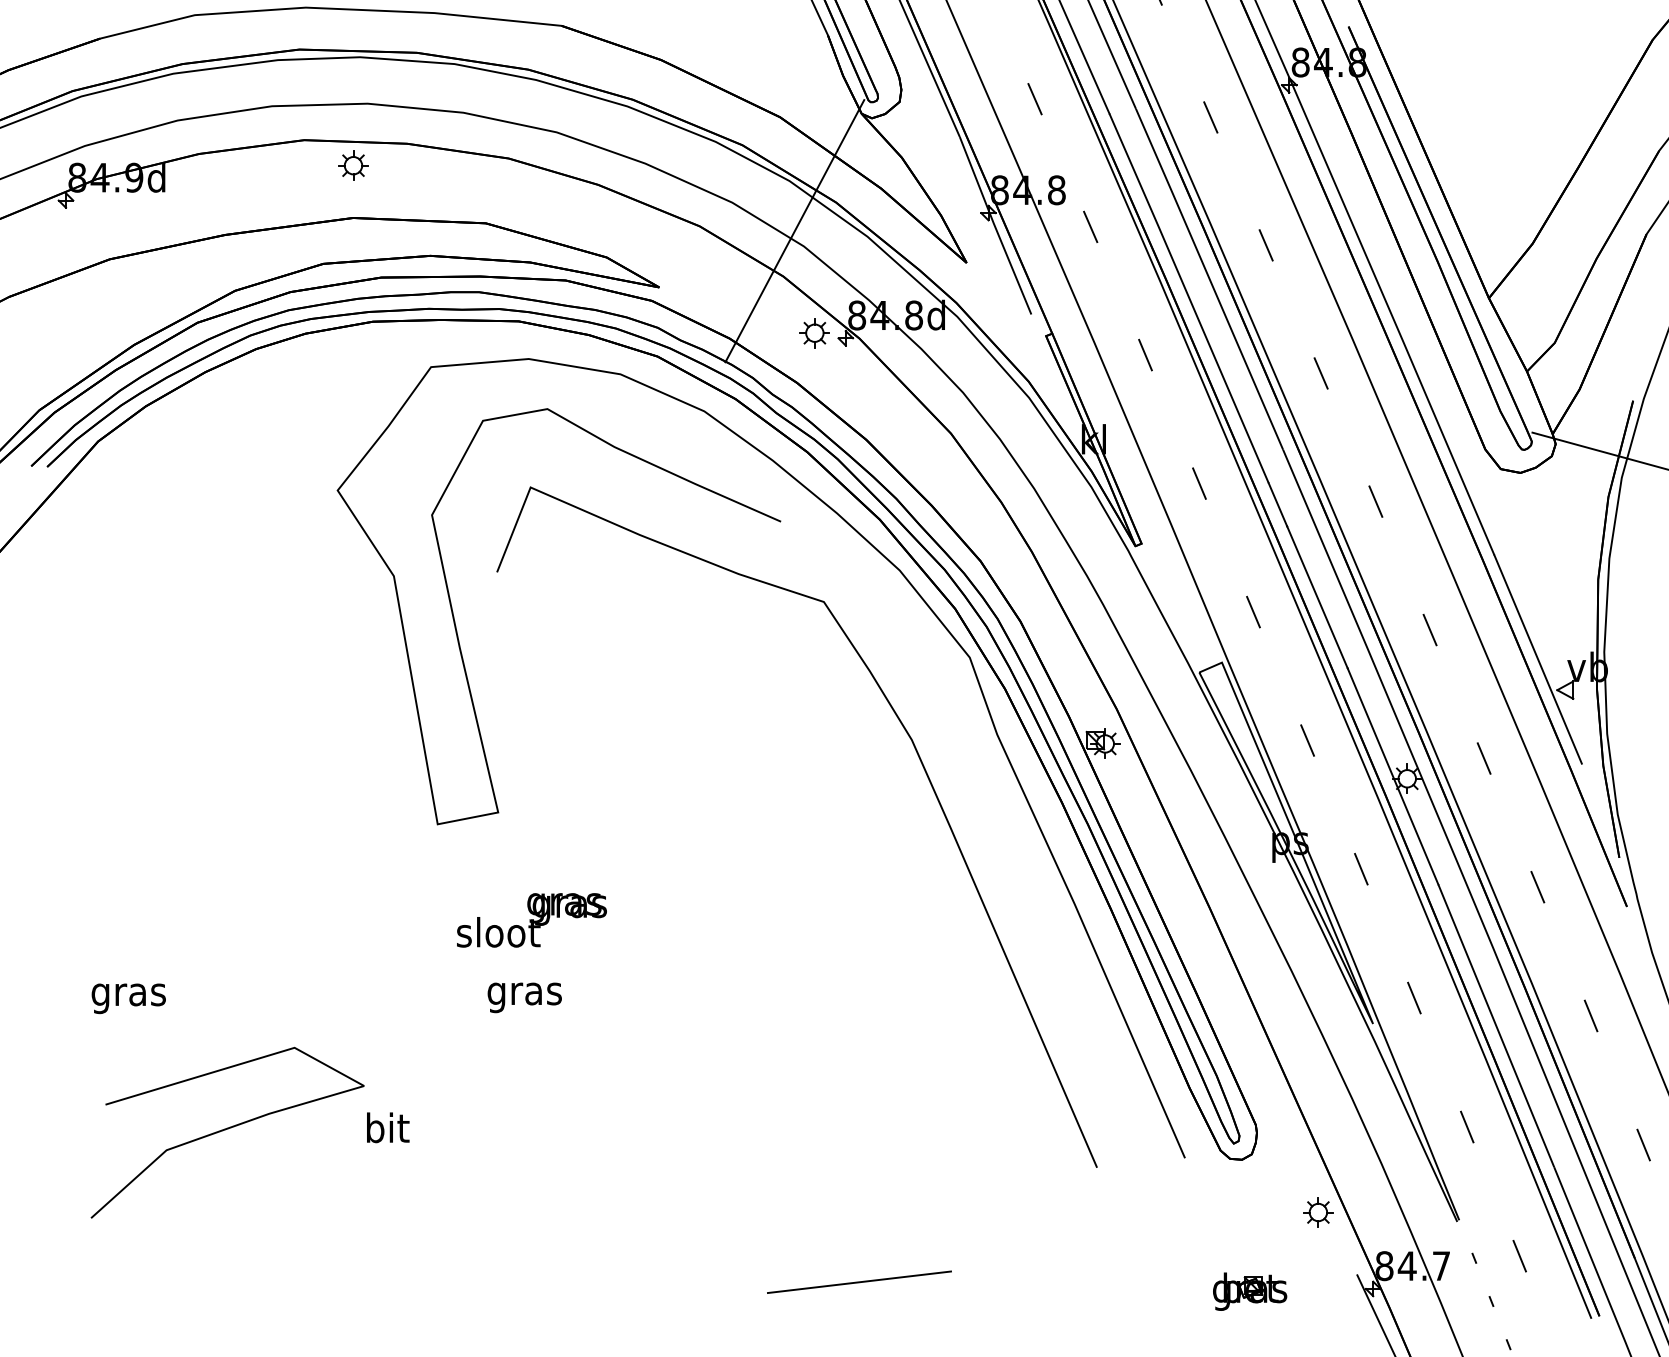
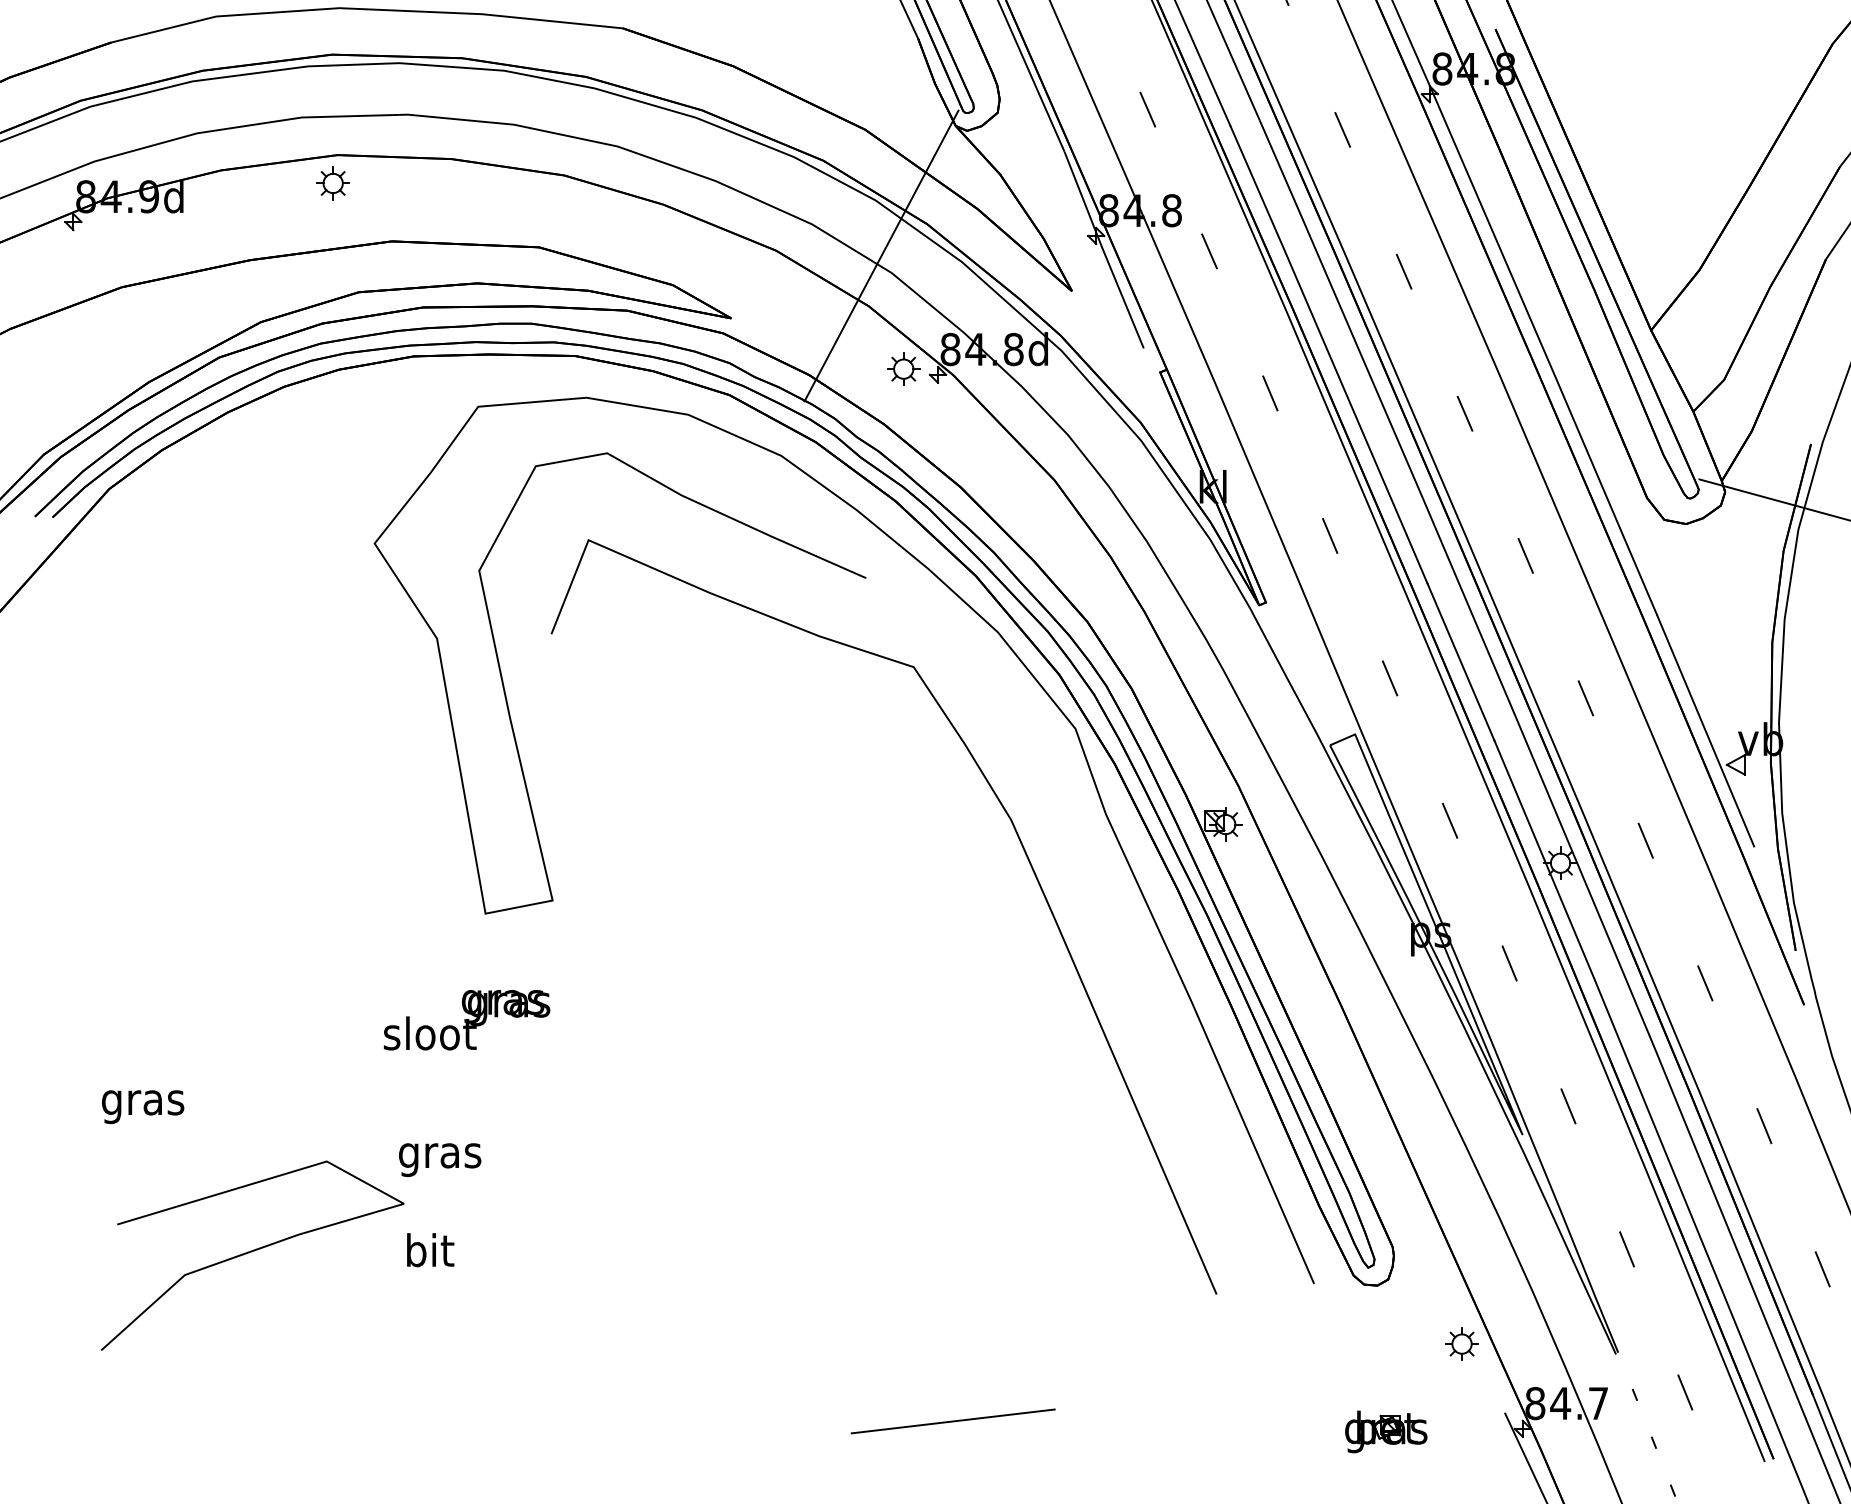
part: (352, 165) -> (332, 183), moved
text: (531, 920) -> (466, 1020), moved
text: (525, 997) -> (440, 1159), moved

